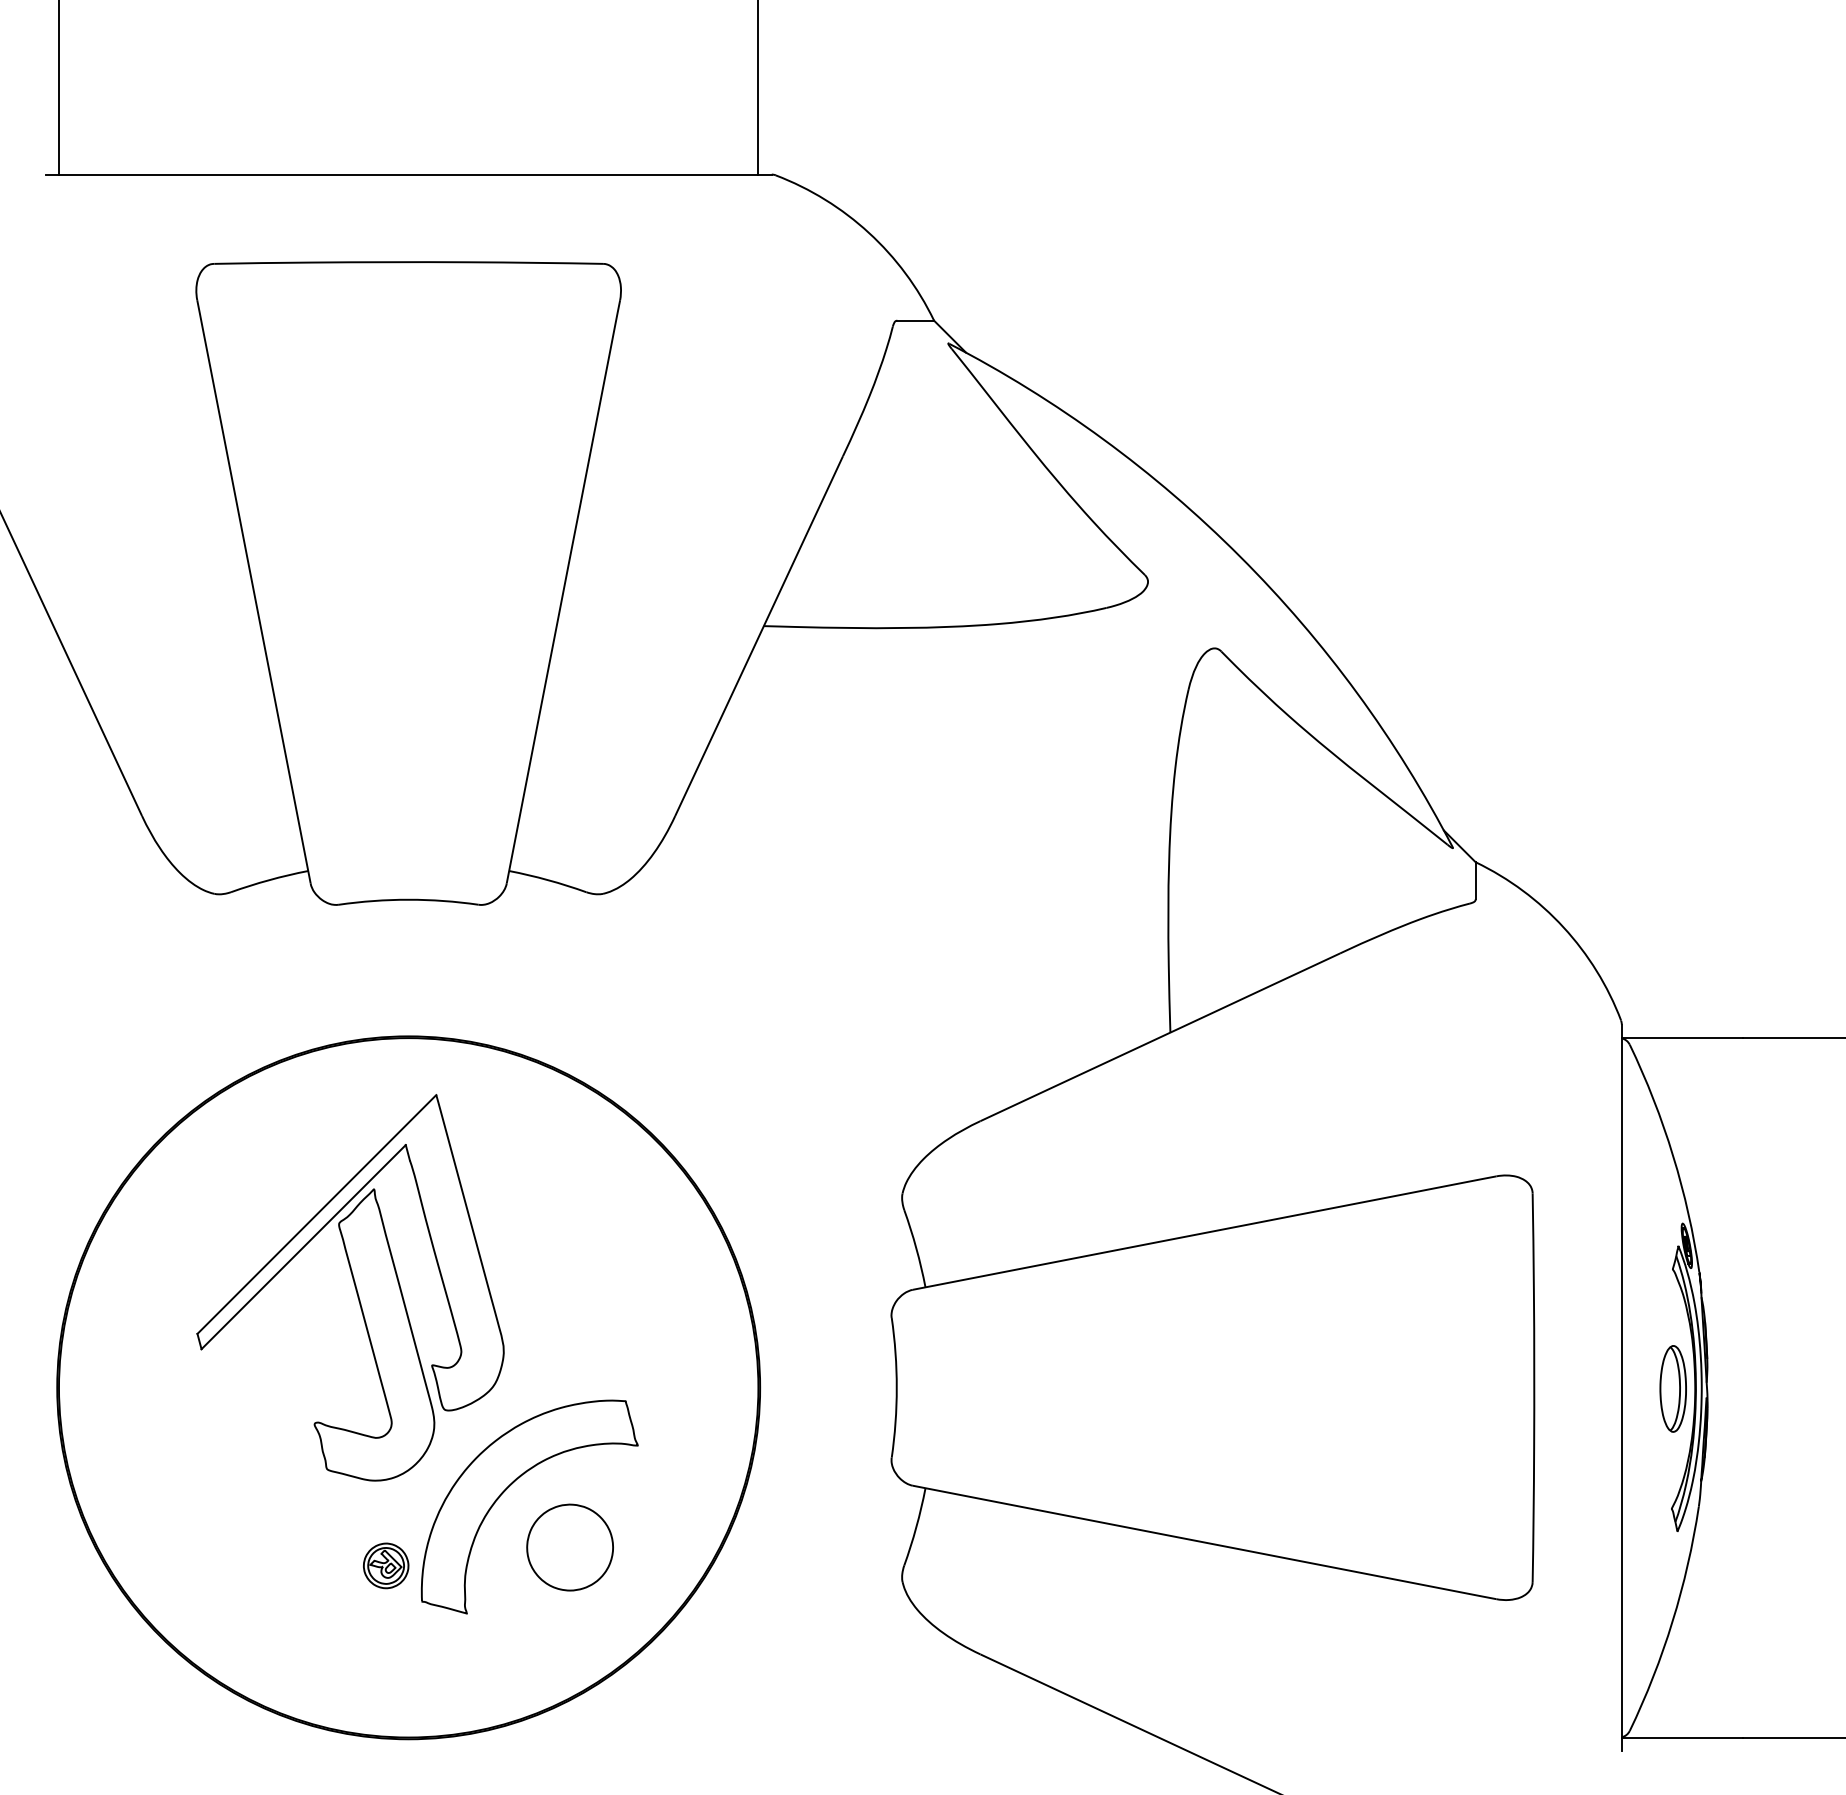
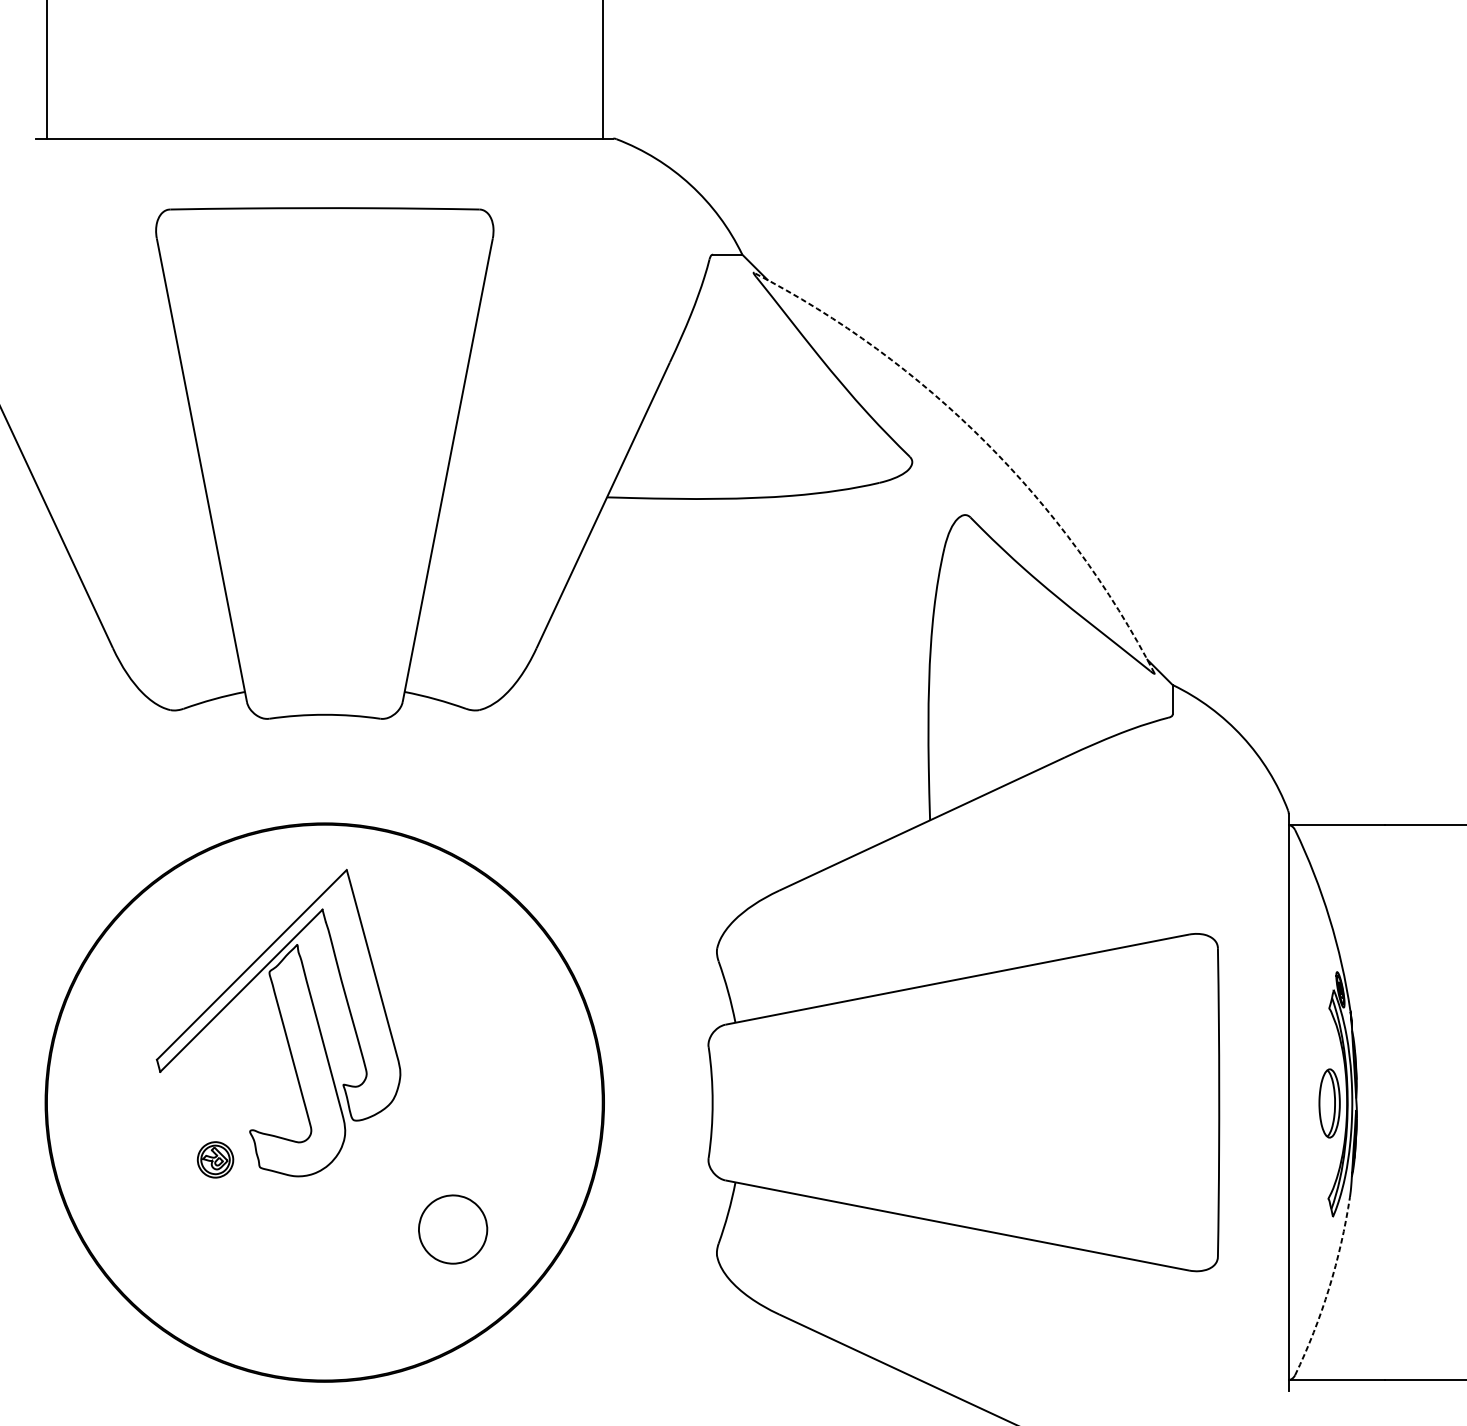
arc: (1240, 556) -> (985, 442), solid -> dashed
part: (510, 1486) -> (405, 1181), removed
part: (386, 1565) -> (215, 1159), moved
arc: (1672, 1621) -> (1329, 1288), solid -> dashed

